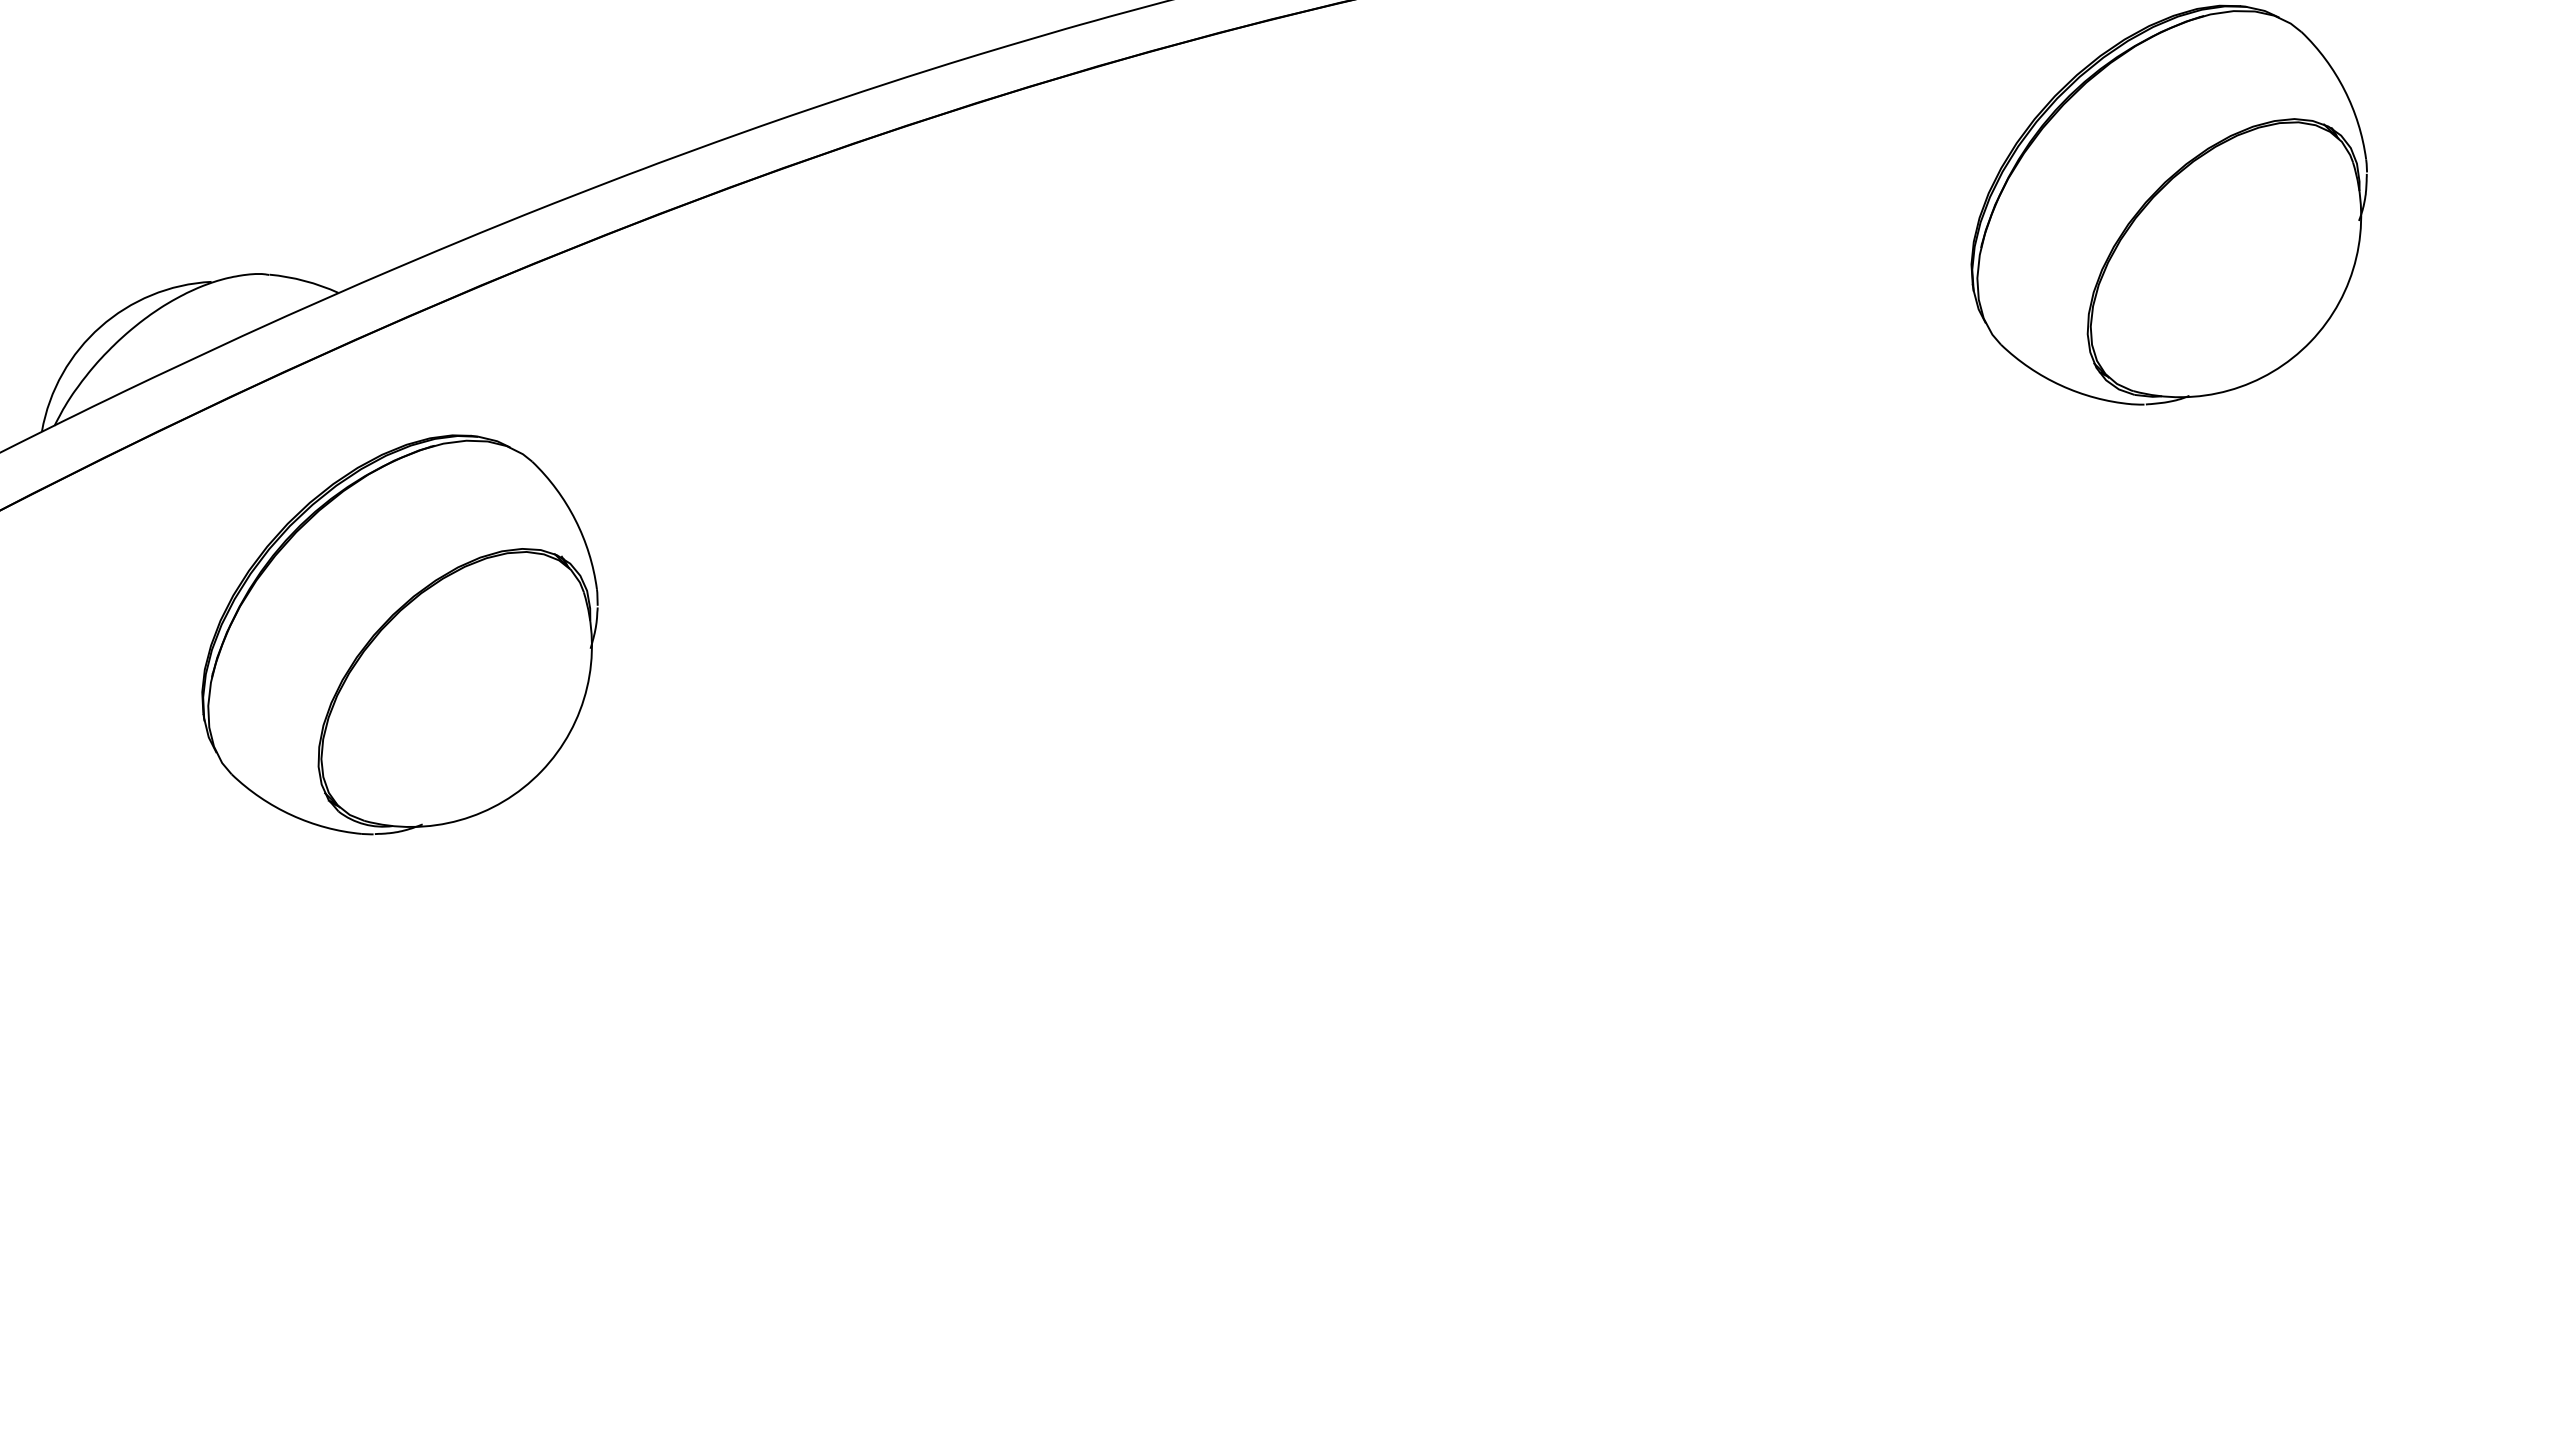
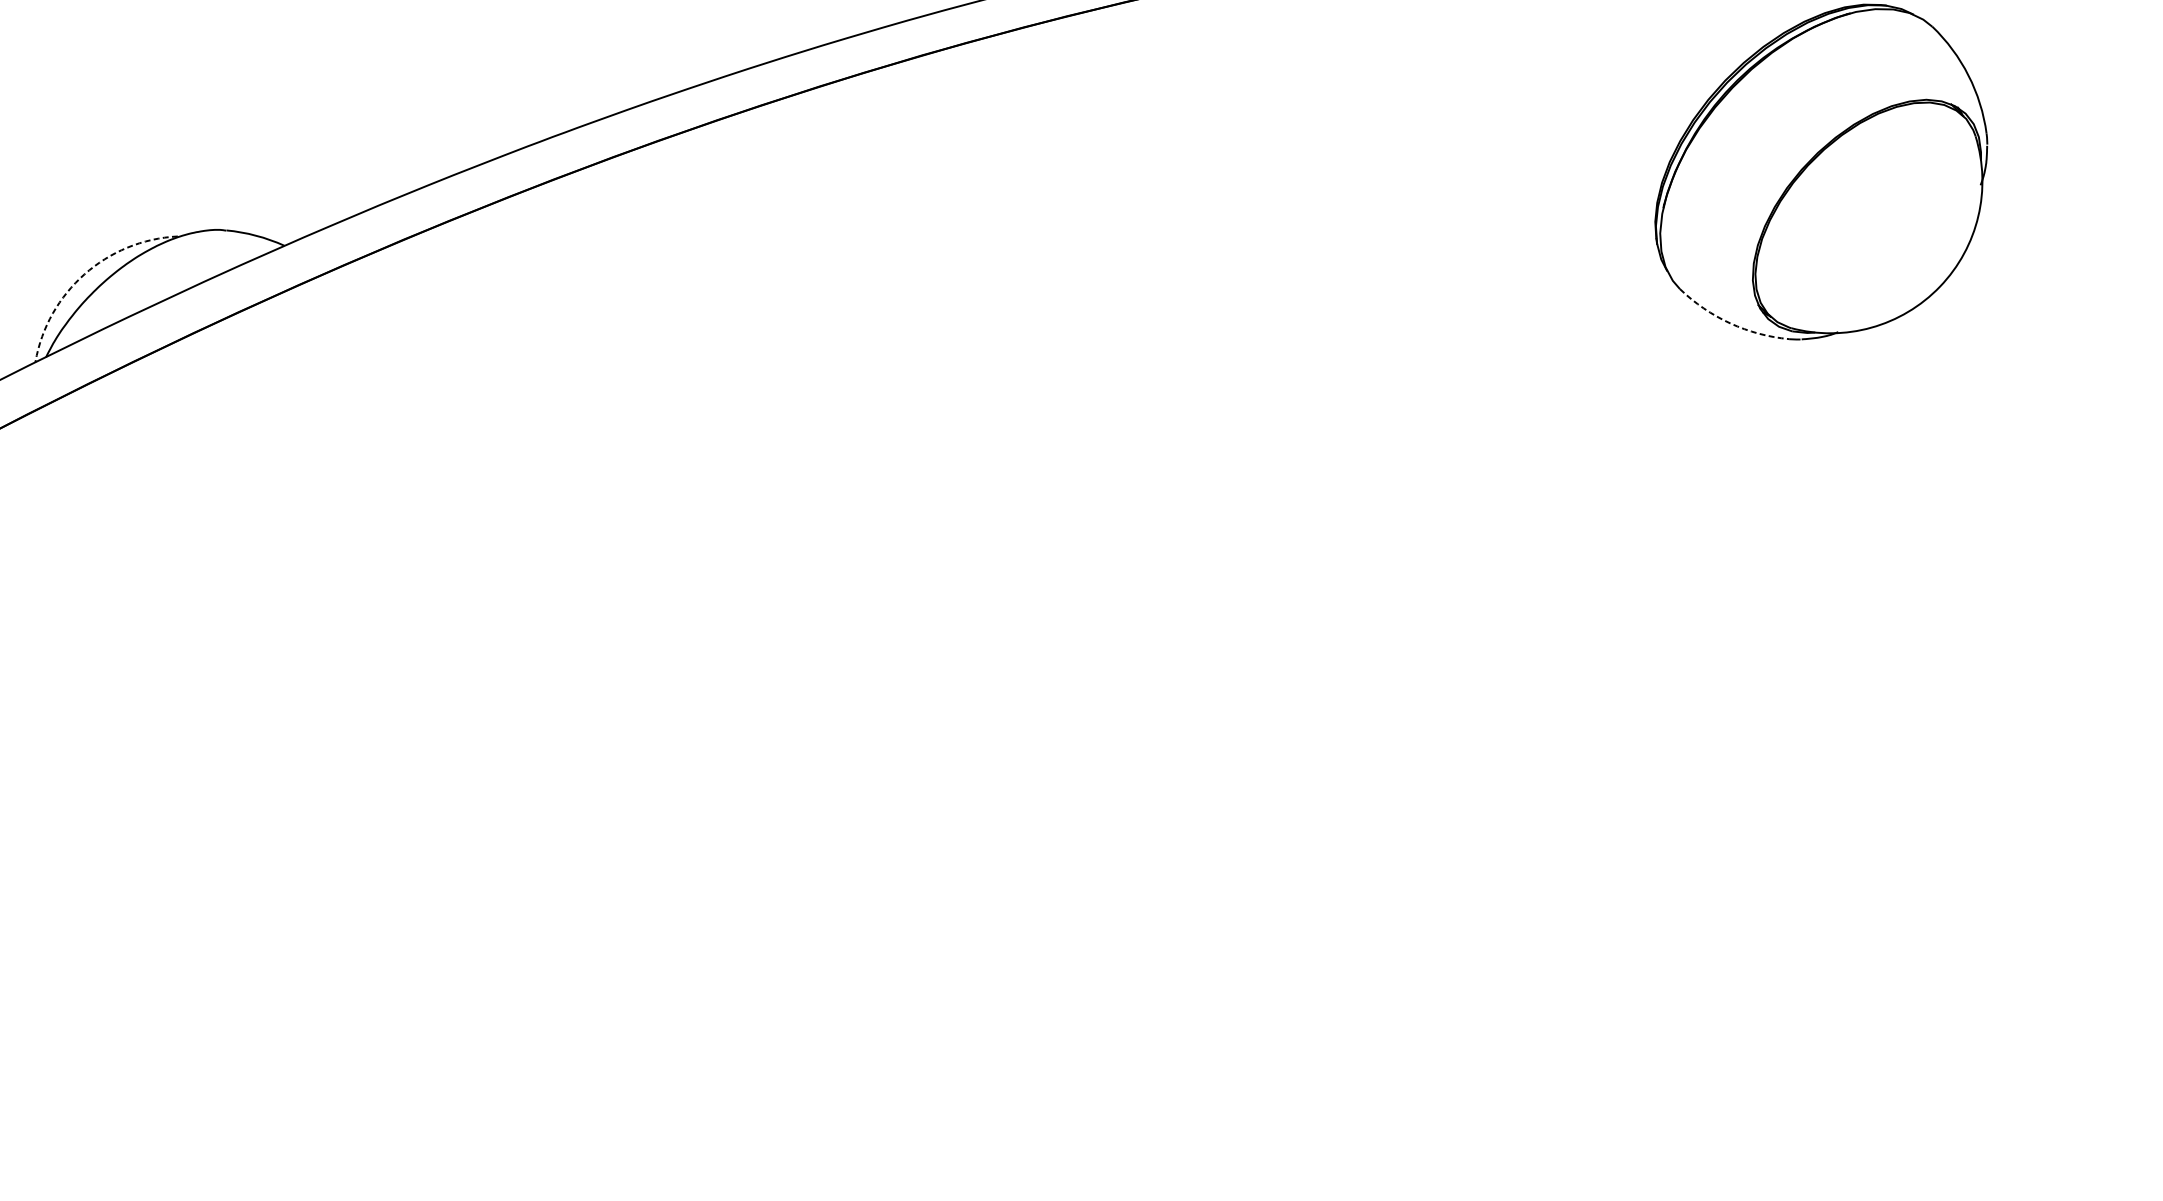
arc: (100, 326) -> (84, 273), solid -> dashed
arc: (2060, 385) -> (1730, 323), solid -> dashed
part: (399, 634) -> (335, 532), removed

